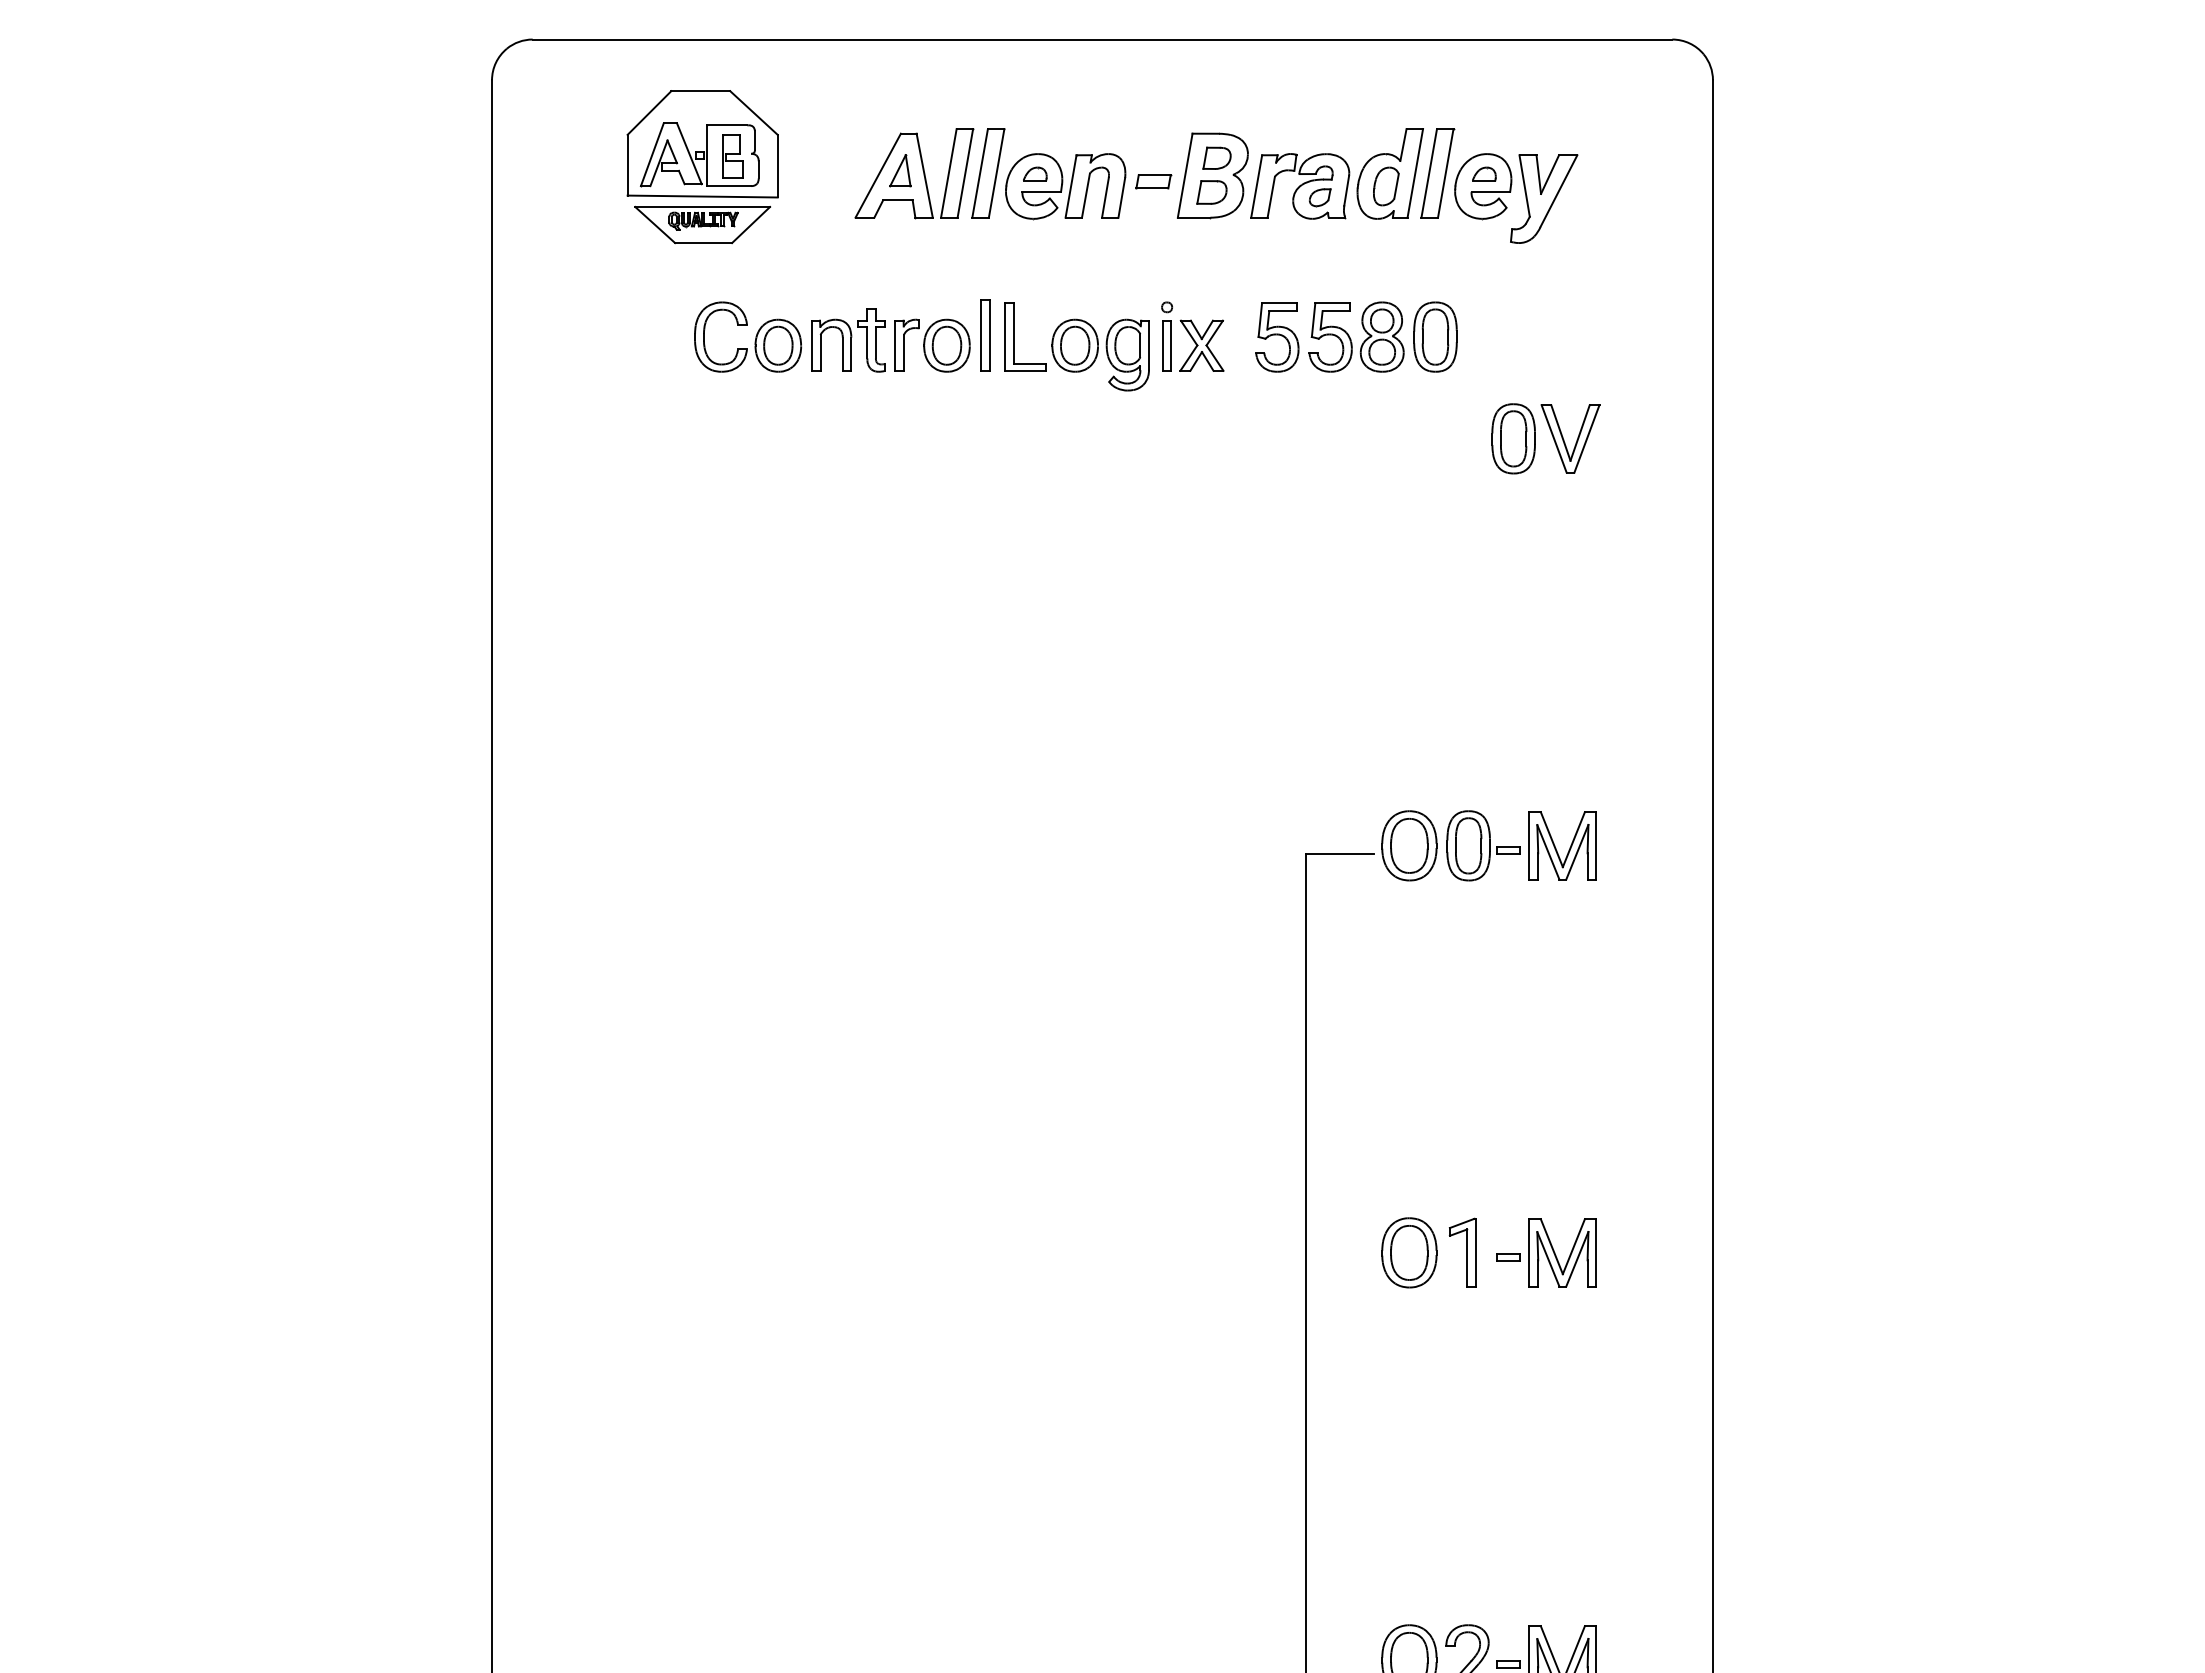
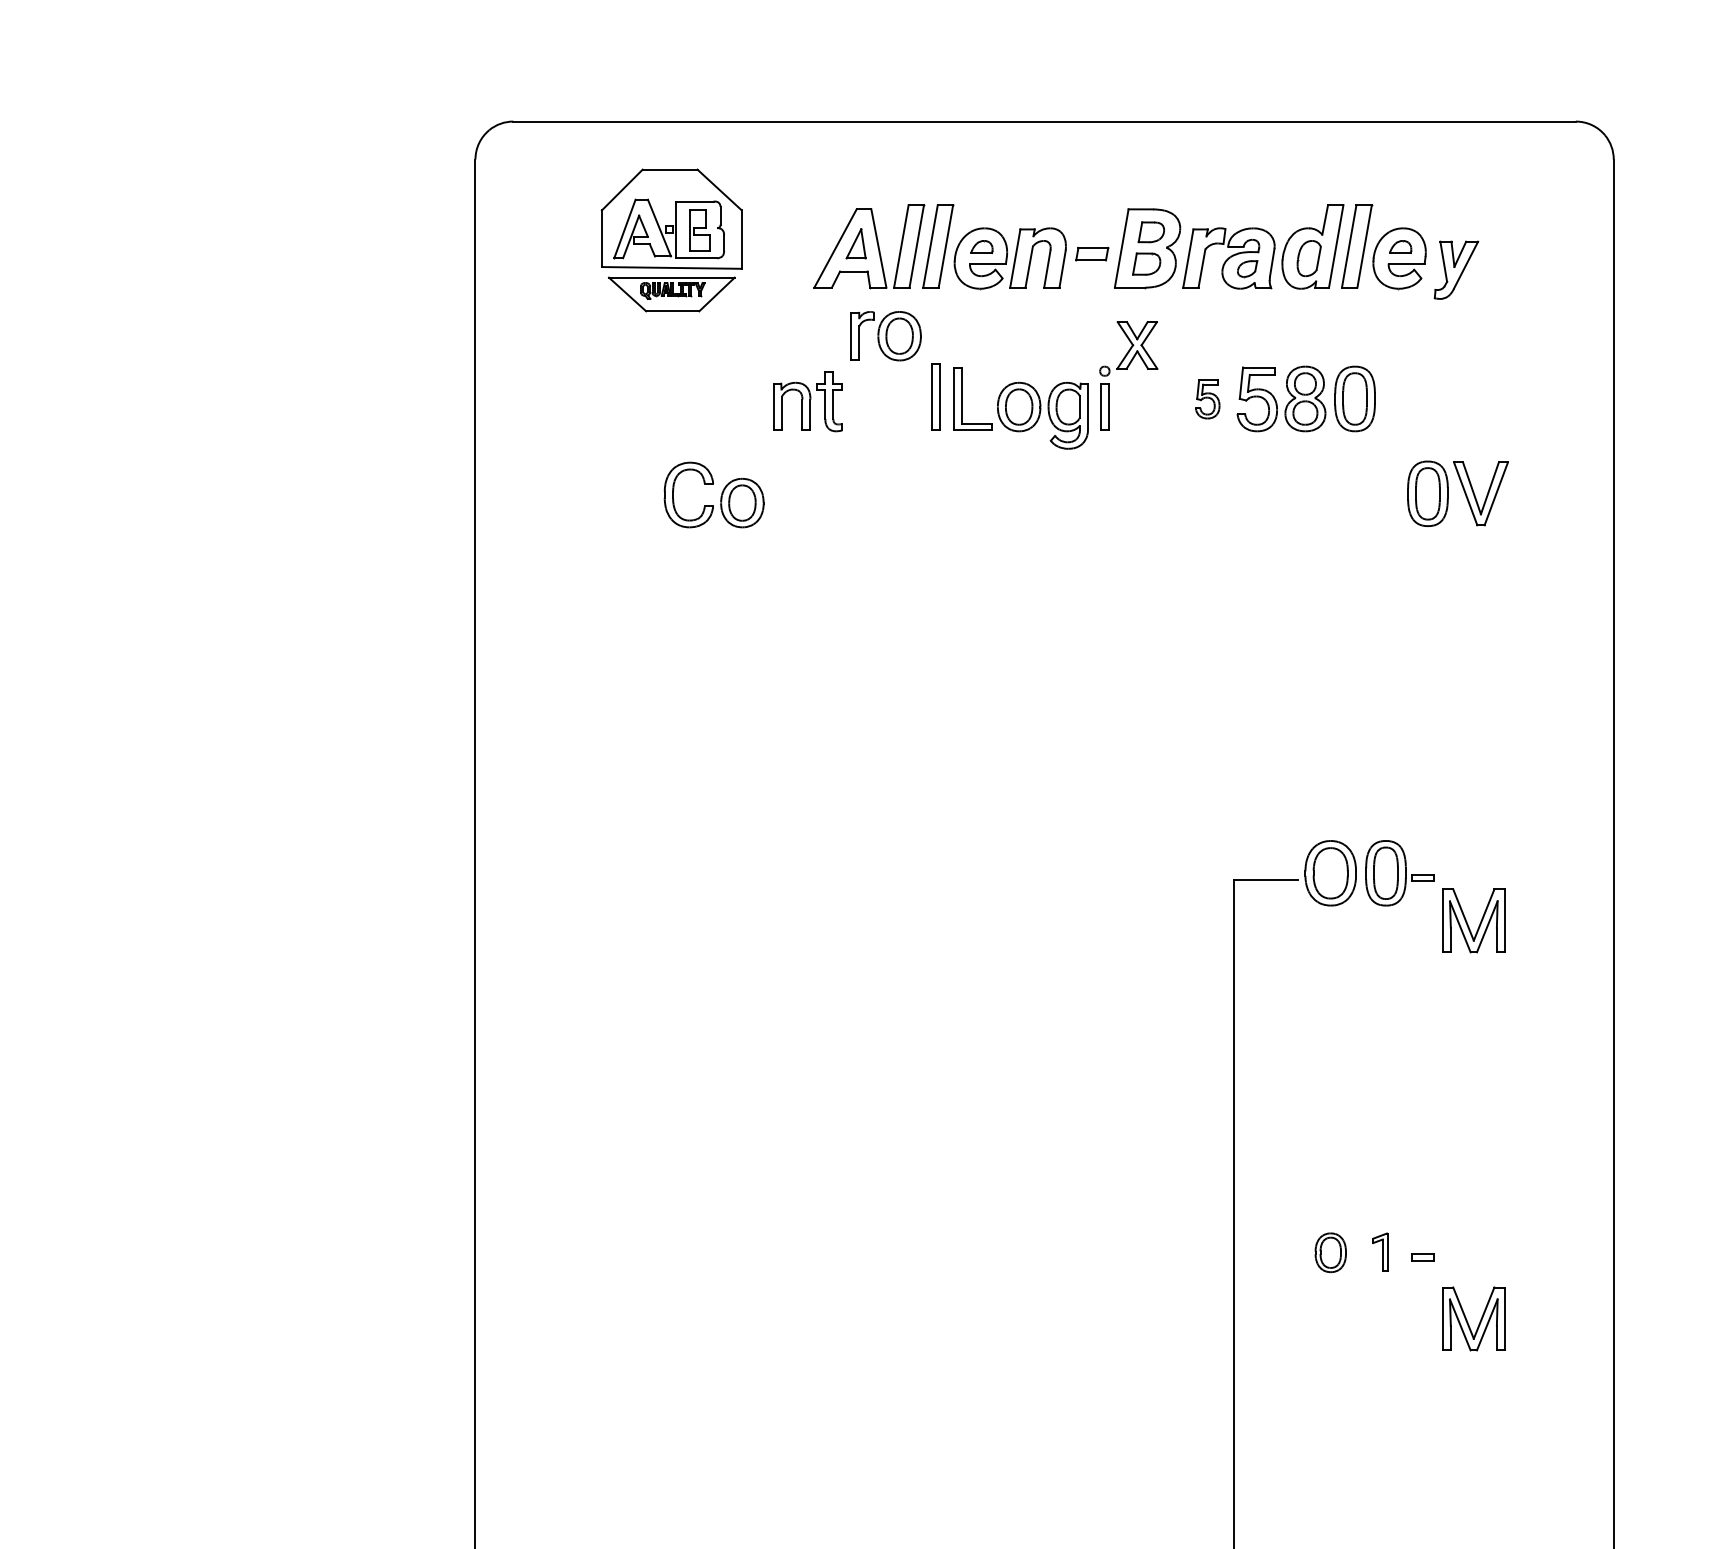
part: (1544, 198) -> (1456, 269), size x0.7
part: (755, 336) -> (721, 494), moved
part: (1277, 337) -> (1207, 399), size x0.6
part: (932, 345) -> (886, 335), moved
part: (1201, 345) -> (1136, 345), moved
part: (1556, 848) -> (1467, 923), moved
part: (1409, 1252) -> (1330, 1252), size x0.6
part: (1462, 1252) -> (1380, 1252), size x0.6
part: (1556, 1255) -> (1467, 1321), moved

